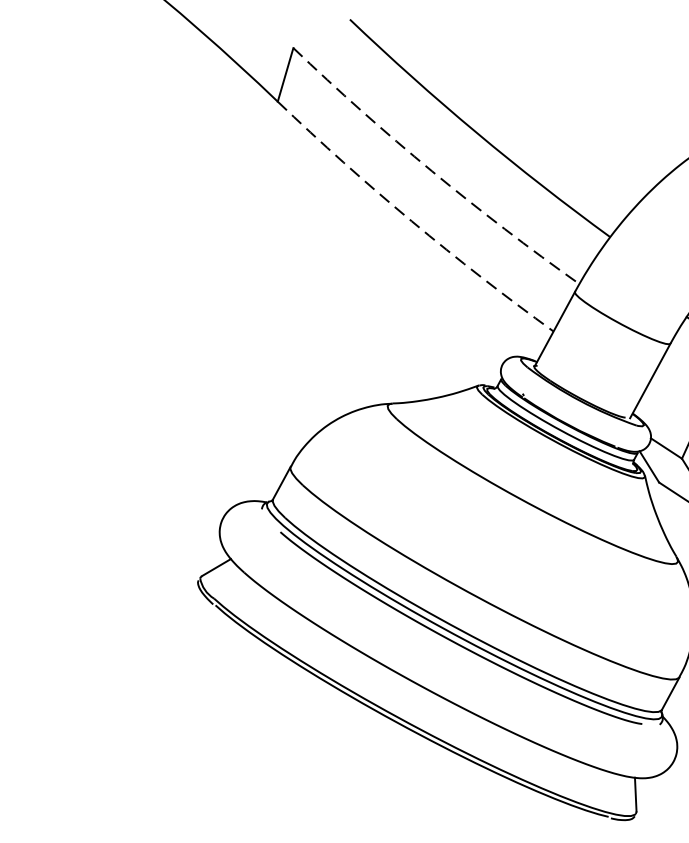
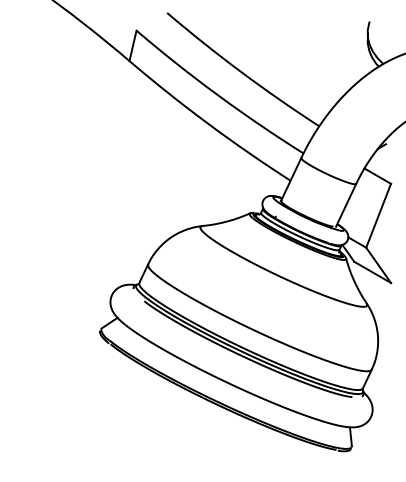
arc: (431, 171) -> (217, 95), dashed -> solid
arc: (412, 221) -> (208, 123), dashed -> solid

